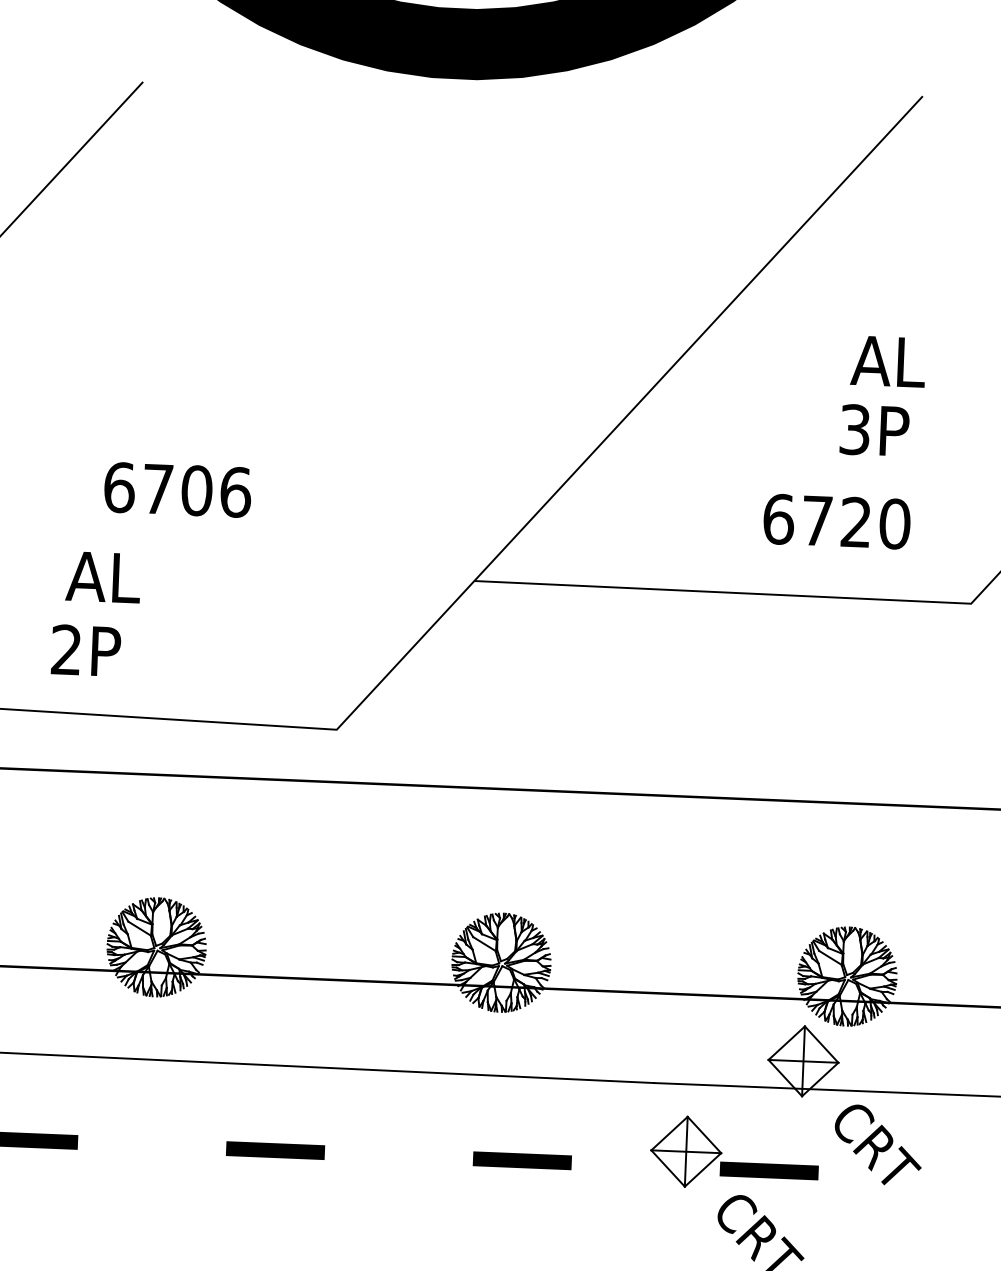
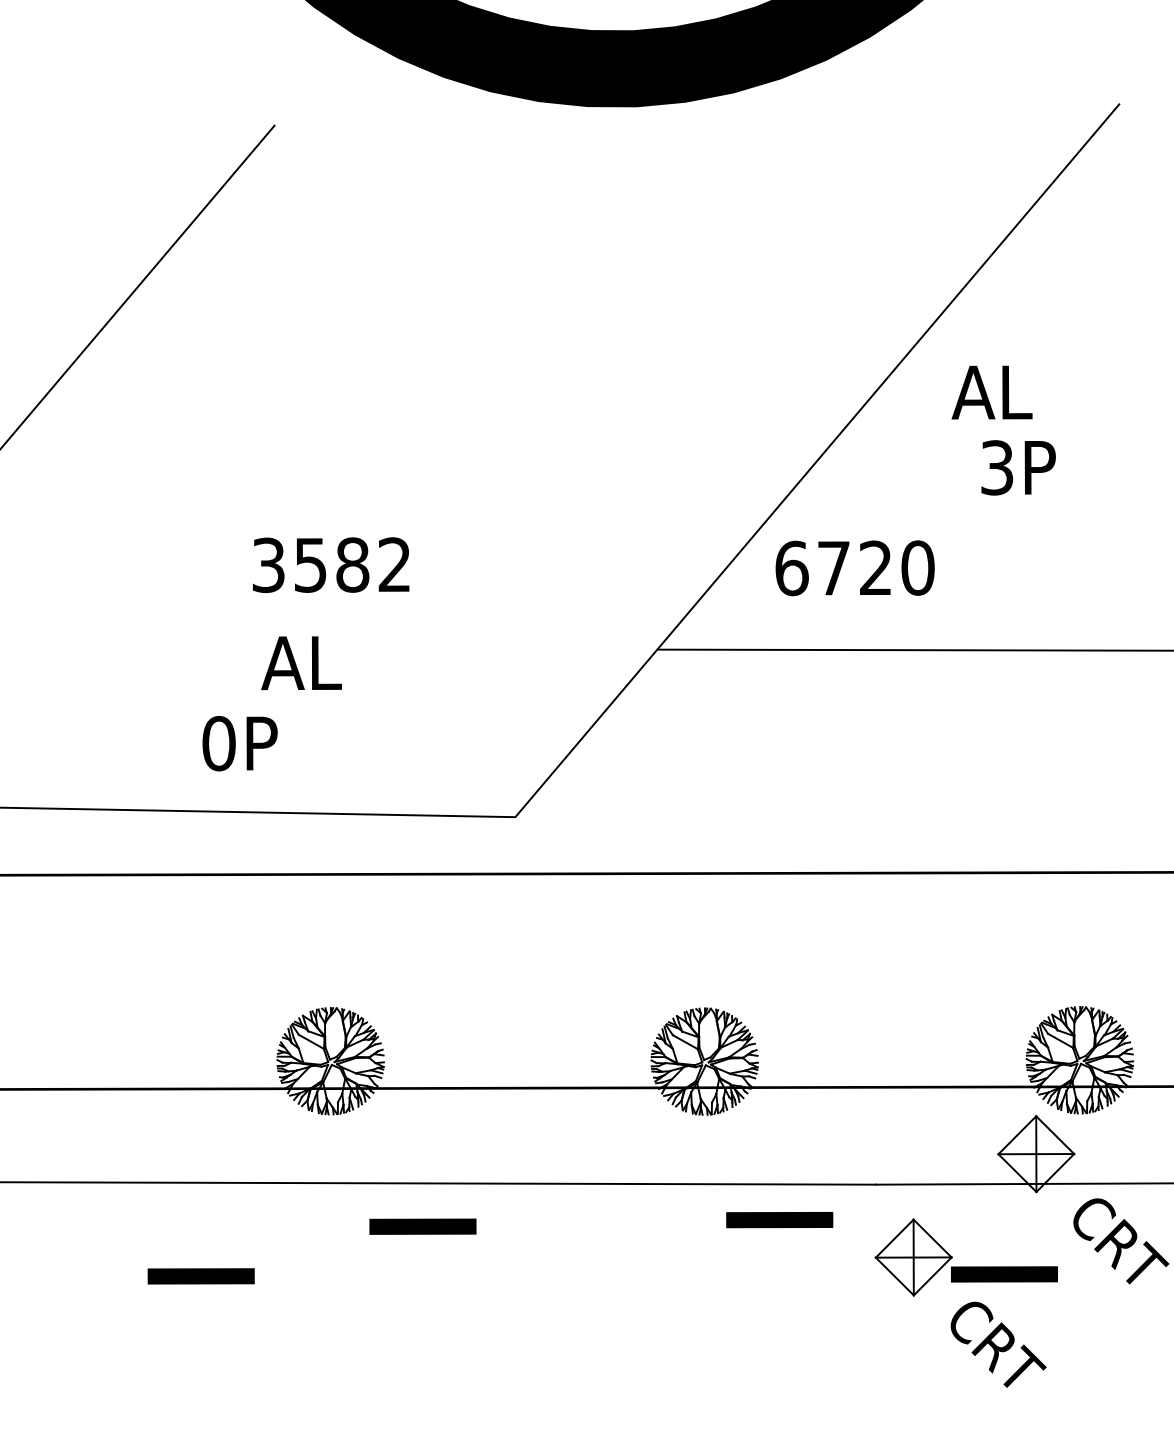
text: (887, 361) -> (991, 392), moved
text: (874, 430) -> (1018, 467), moved
text: (177, 490) -> (331, 565), 6706 -> 3582
text: (836, 521) -> (854, 568), moved
text: (103, 576) -> (301, 662), moved
text: (66, 649) -> (218, 743), 2P -> 0P
part: (275, 1150) -> (422, 1226), moved
part: (522, 1161) -> (779, 1220), moved

